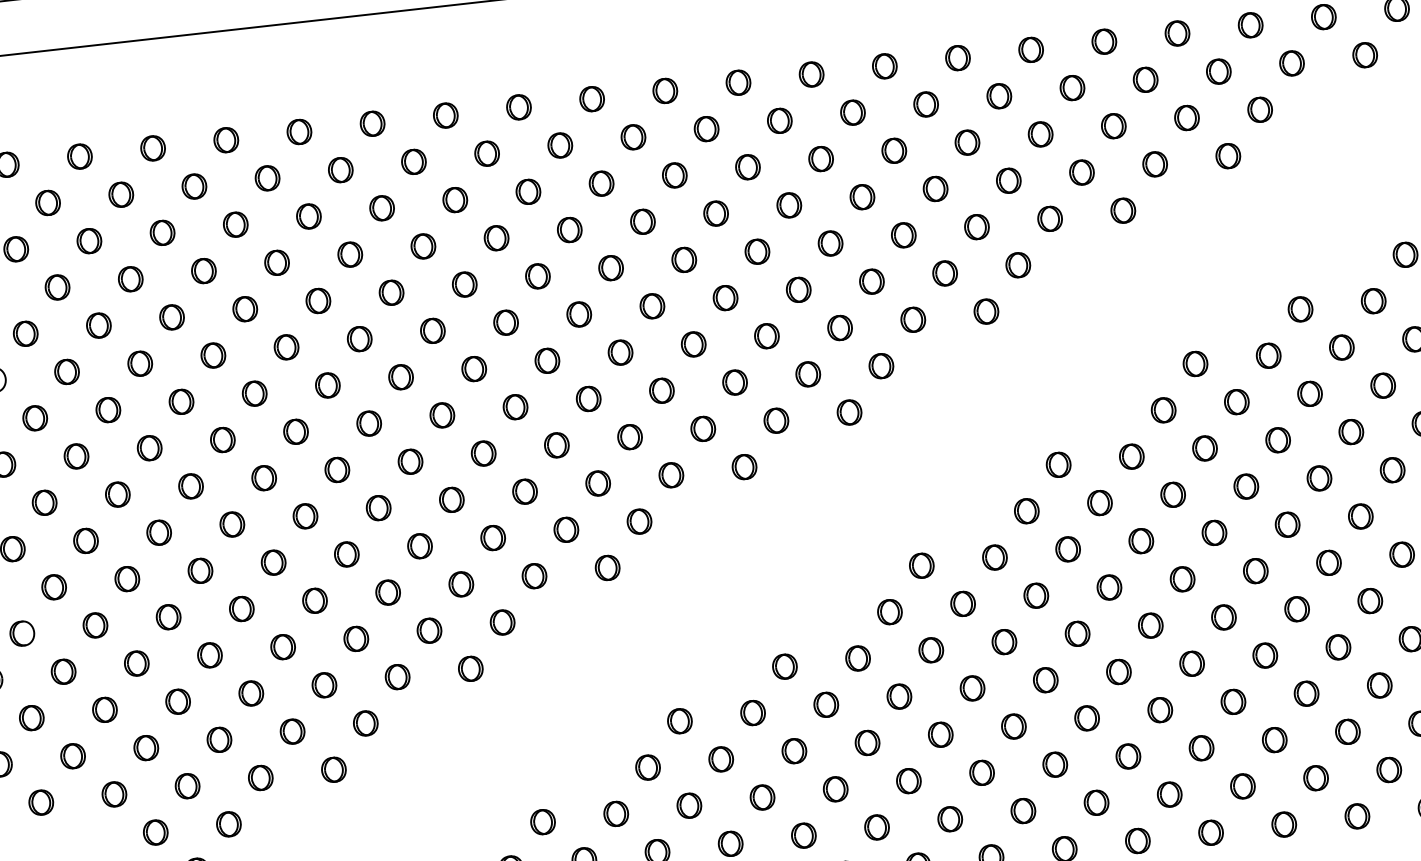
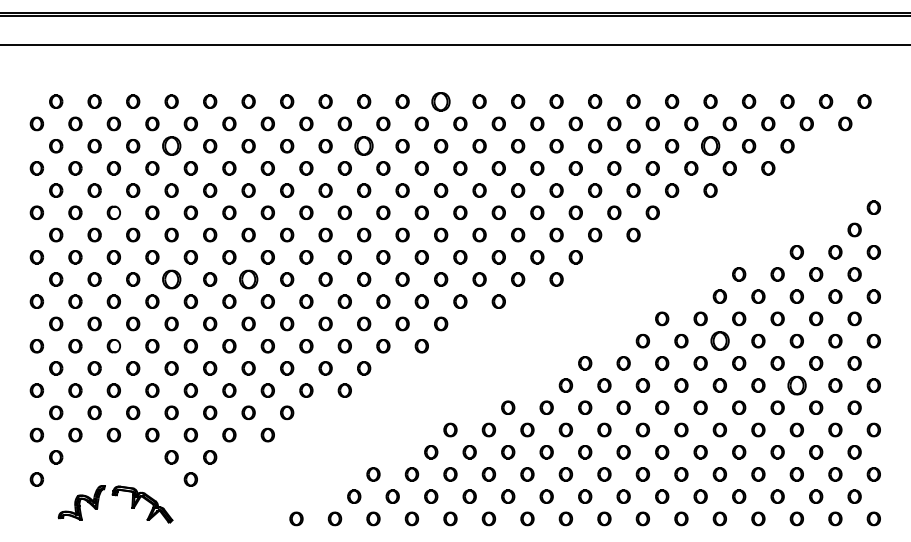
part: (592, 98) -> (441, 101), size x1.4
part: (1113, 126) -> (710, 146), size x1.4
part: (456, 200) -> (364, 146), size x1.4
part: (89, 241) -> (171, 146), size x1.4
part: (263, 478) -> (248, 279), size x1.4
part: (117, 494) -> (171, 279), size x1.4
part: (1172, 495) -> (719, 341), size x1.4
part: (1328, 562) -> (796, 385), size x1.4

